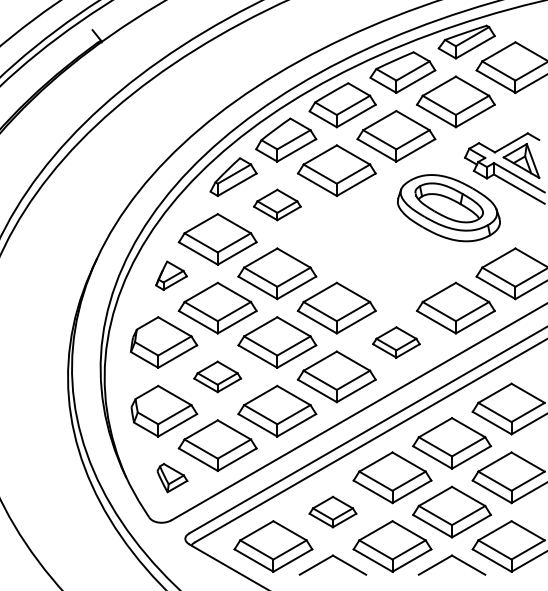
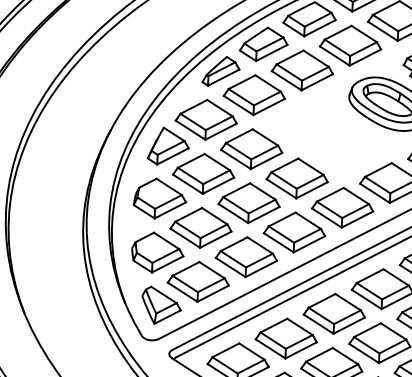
part: (277, 204) -> (254, 94), size x1.67
part: (171, 275) -> (168, 146), size x1.67
part: (396, 342) -> (342, 207), size x1.67
part: (217, 376) -> (200, 227), size x1.67
part: (172, 477) -> (161, 305), size x1.67
part: (332, 511) -> (286, 338), size x1.67

